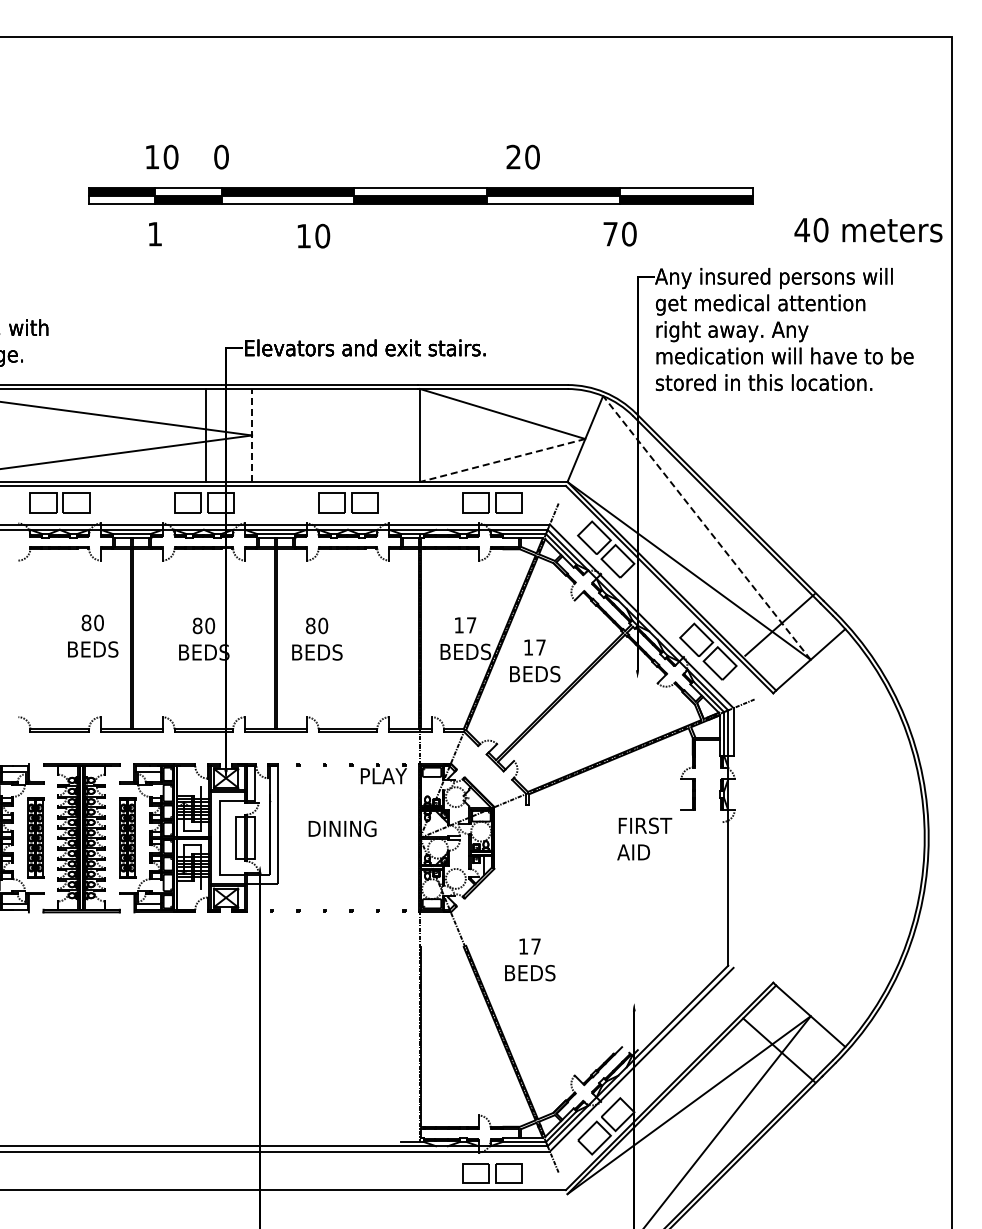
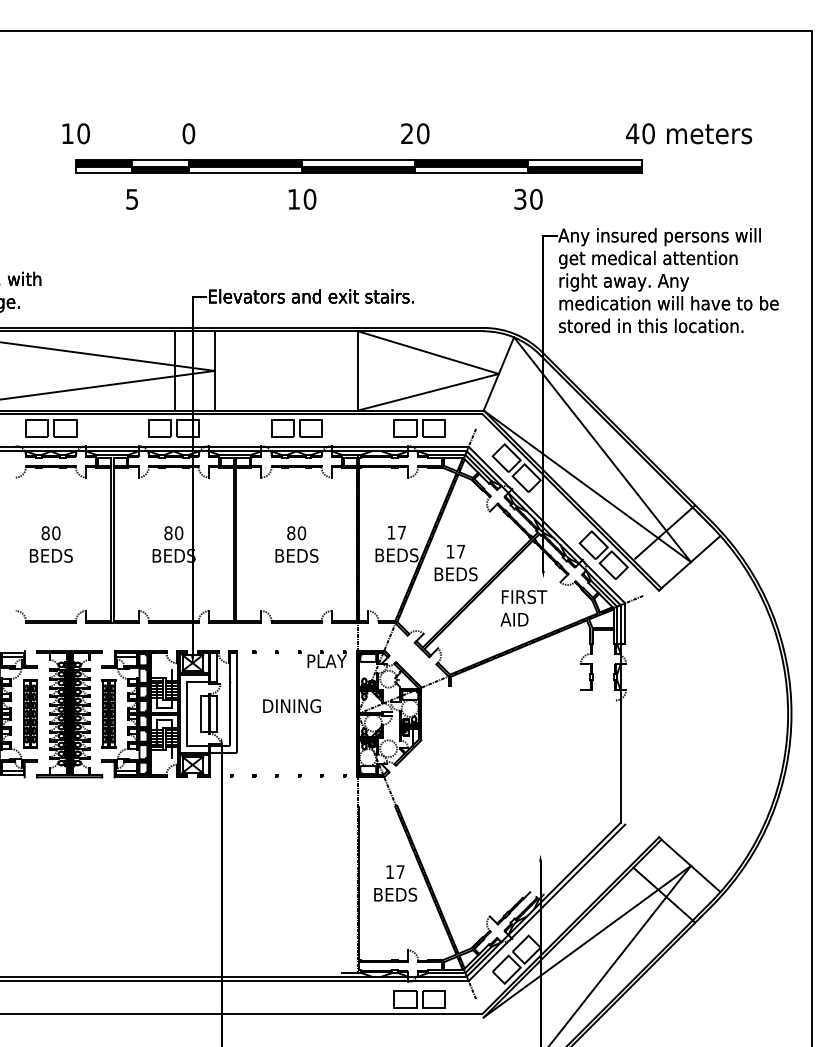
text: (162, 156) -> (76, 133), moved
text: (522, 156) -> (414, 133), moved
text: (868, 229) -> (689, 133), moved
text: (610, 233) -> (520, 198), 70 -> 30
text: (154, 234) -> (131, 199), 1 -> 5
text: (313, 235) -> (302, 198), moved
line: (252, 434) -> (215, 370), dashed -> solid
line: (502, 460) -> (428, 392), dashed -> solid
line: (706, 527) -> (602, 449), dashed -> solid
text: (93, 635) -> (51, 543), moved
text: (317, 638) -> (297, 543), moved
text: (644, 838) -> (523, 607), moved
text: (530, 959) -> (395, 883), moved

